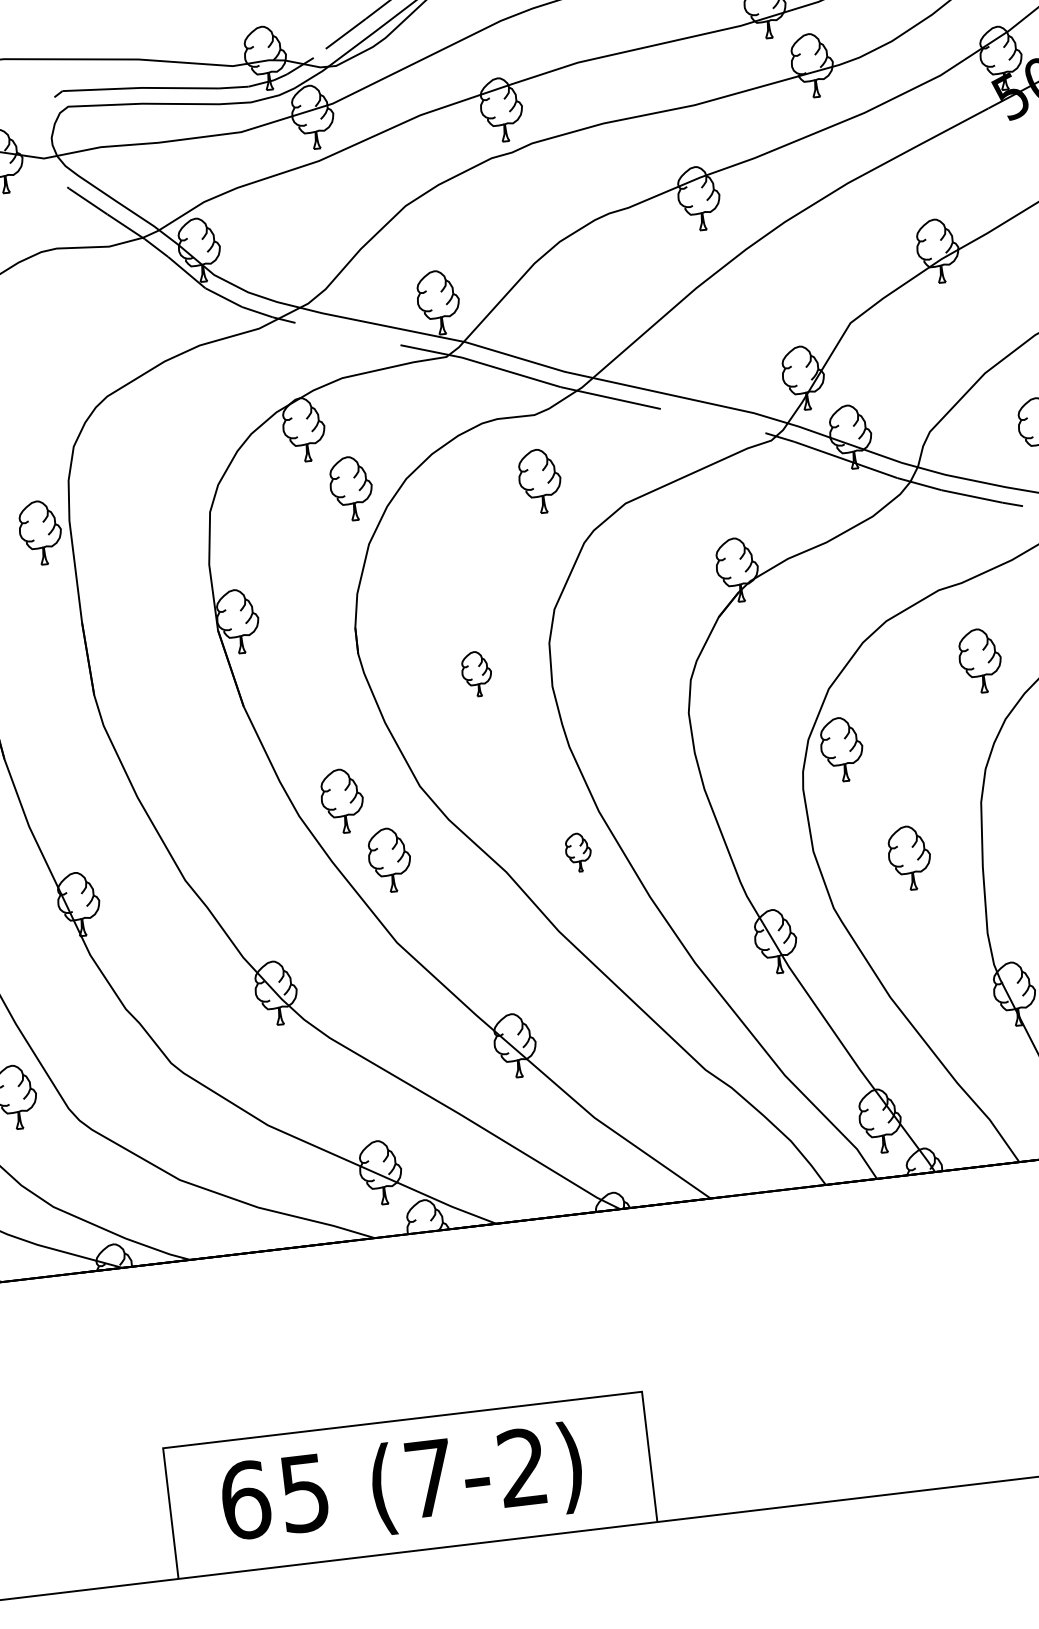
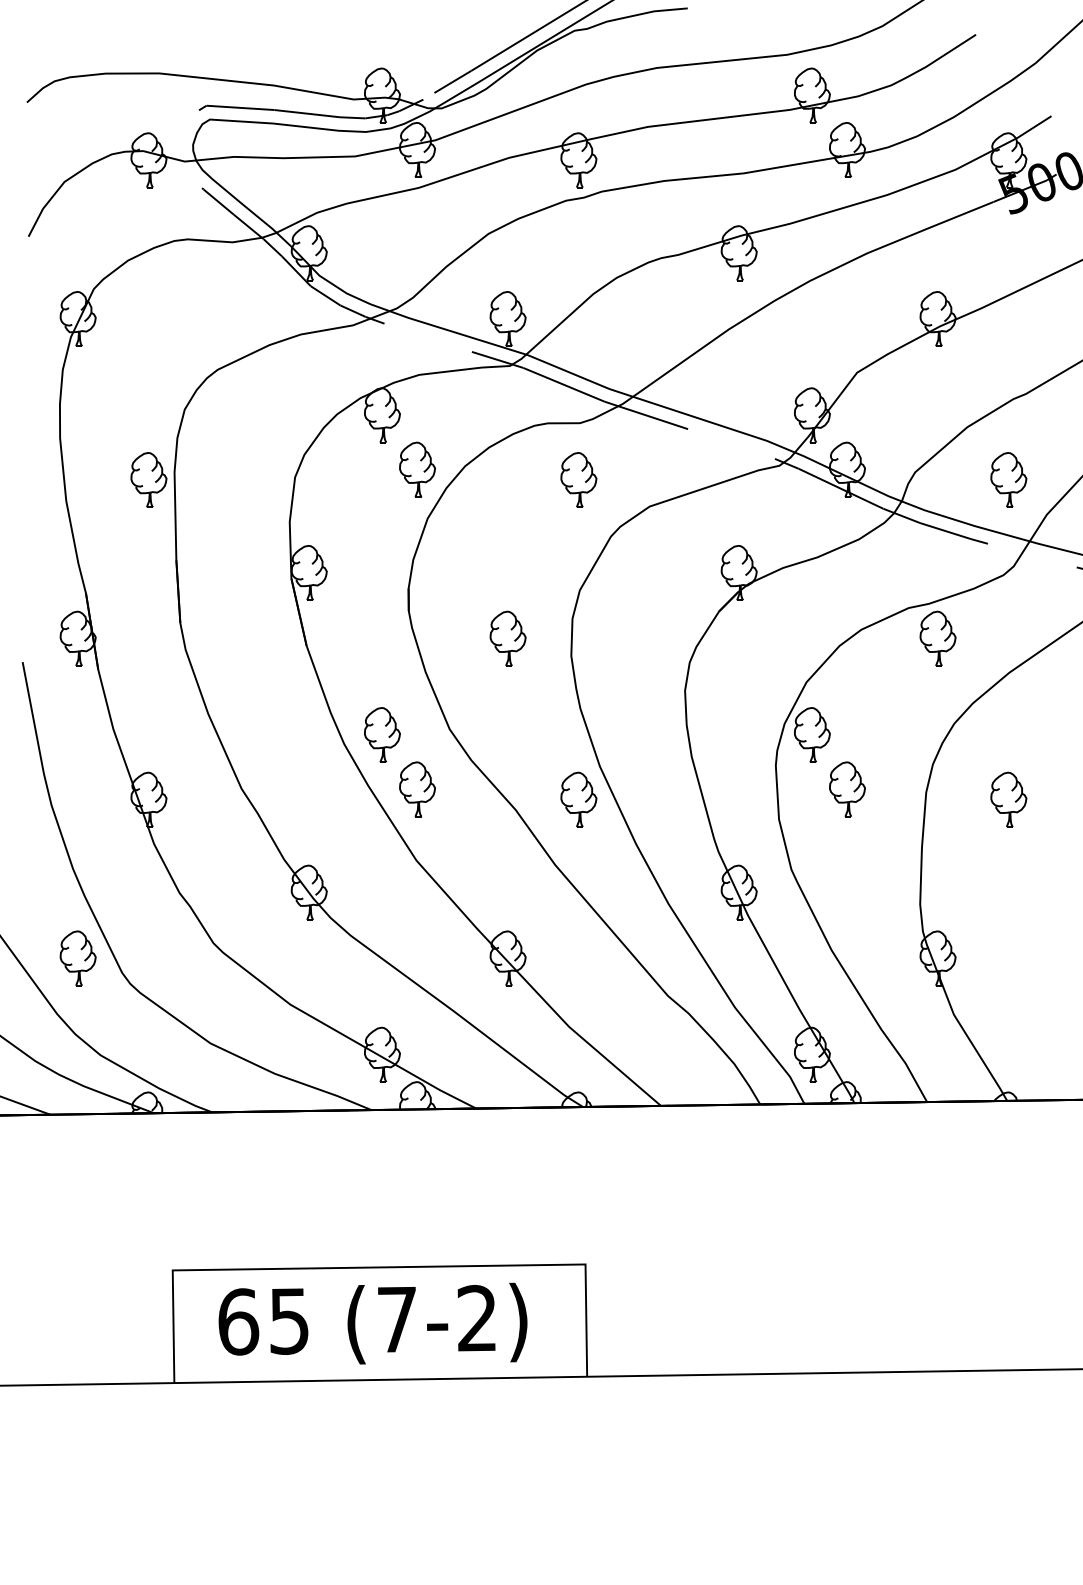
part: (979, 660) -> (937, 638), moved
part: (476, 673) -> (507, 638), size x1.43
part: (578, 852) -> (578, 799), size x1.67
part: (909, 858) -> (847, 789), moved

